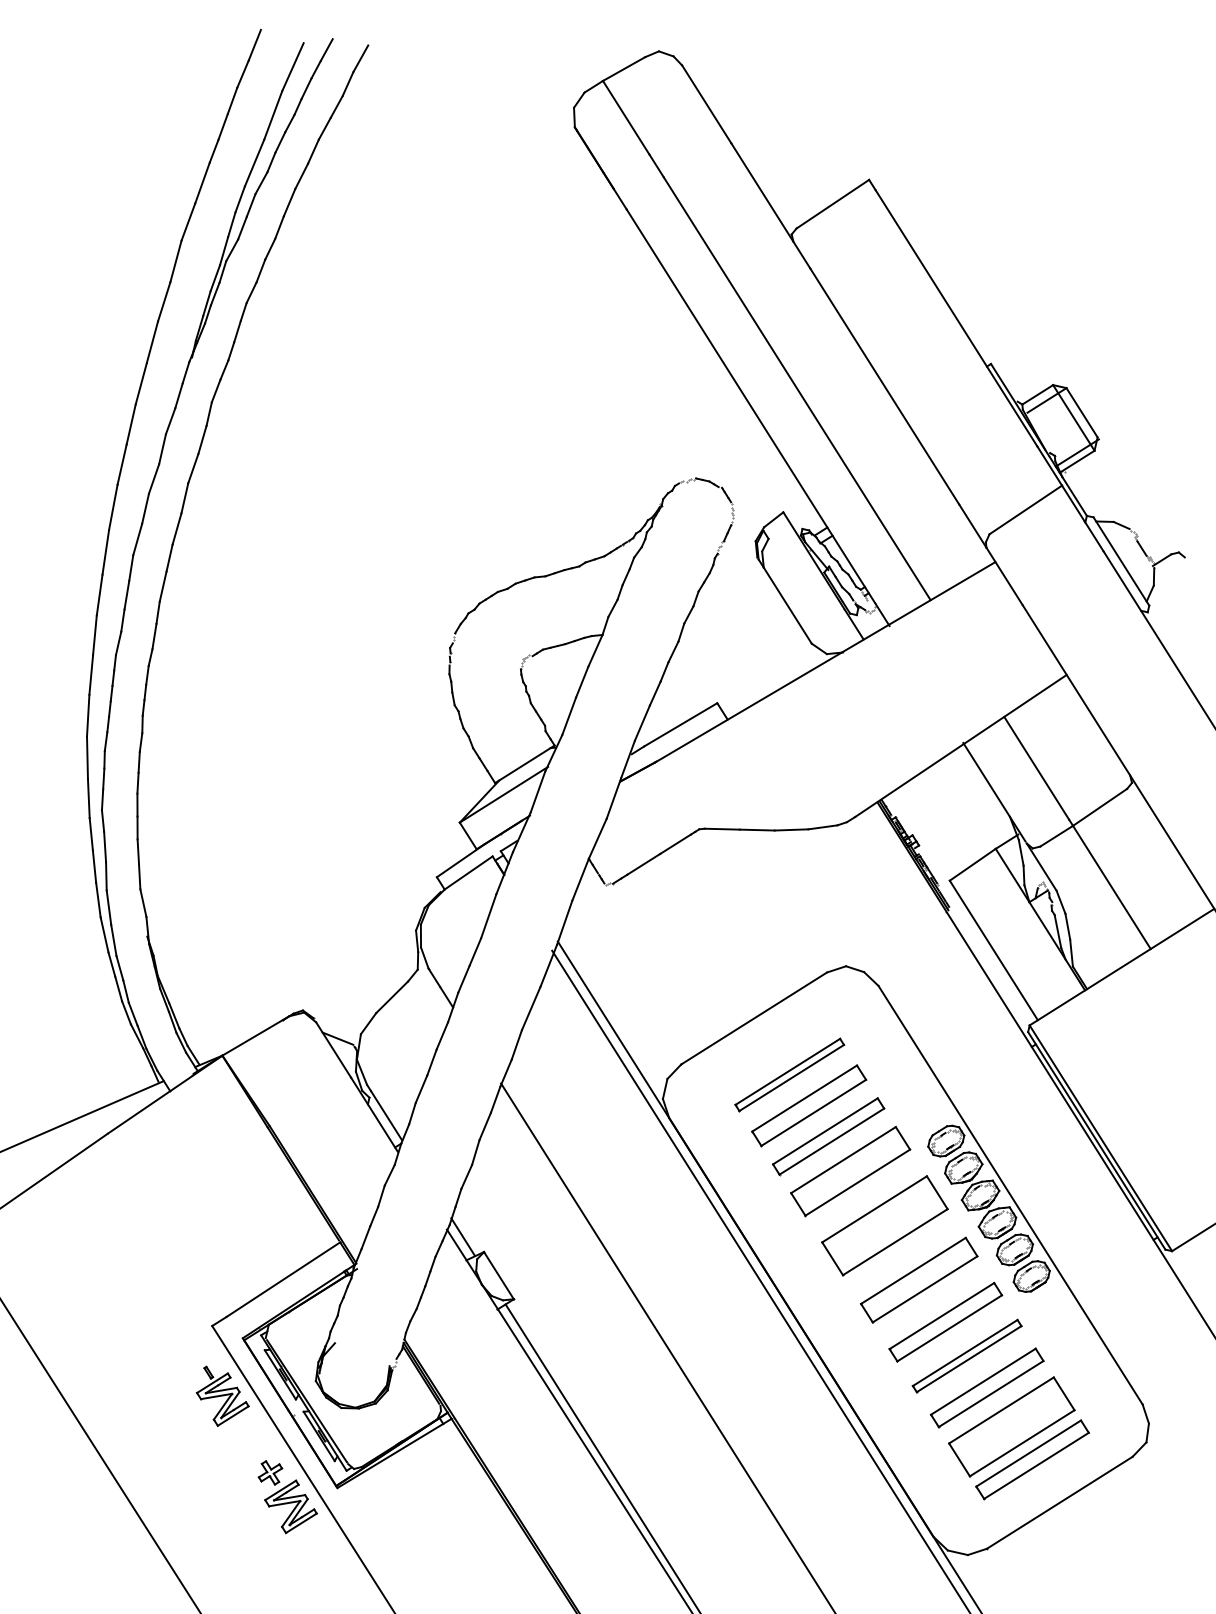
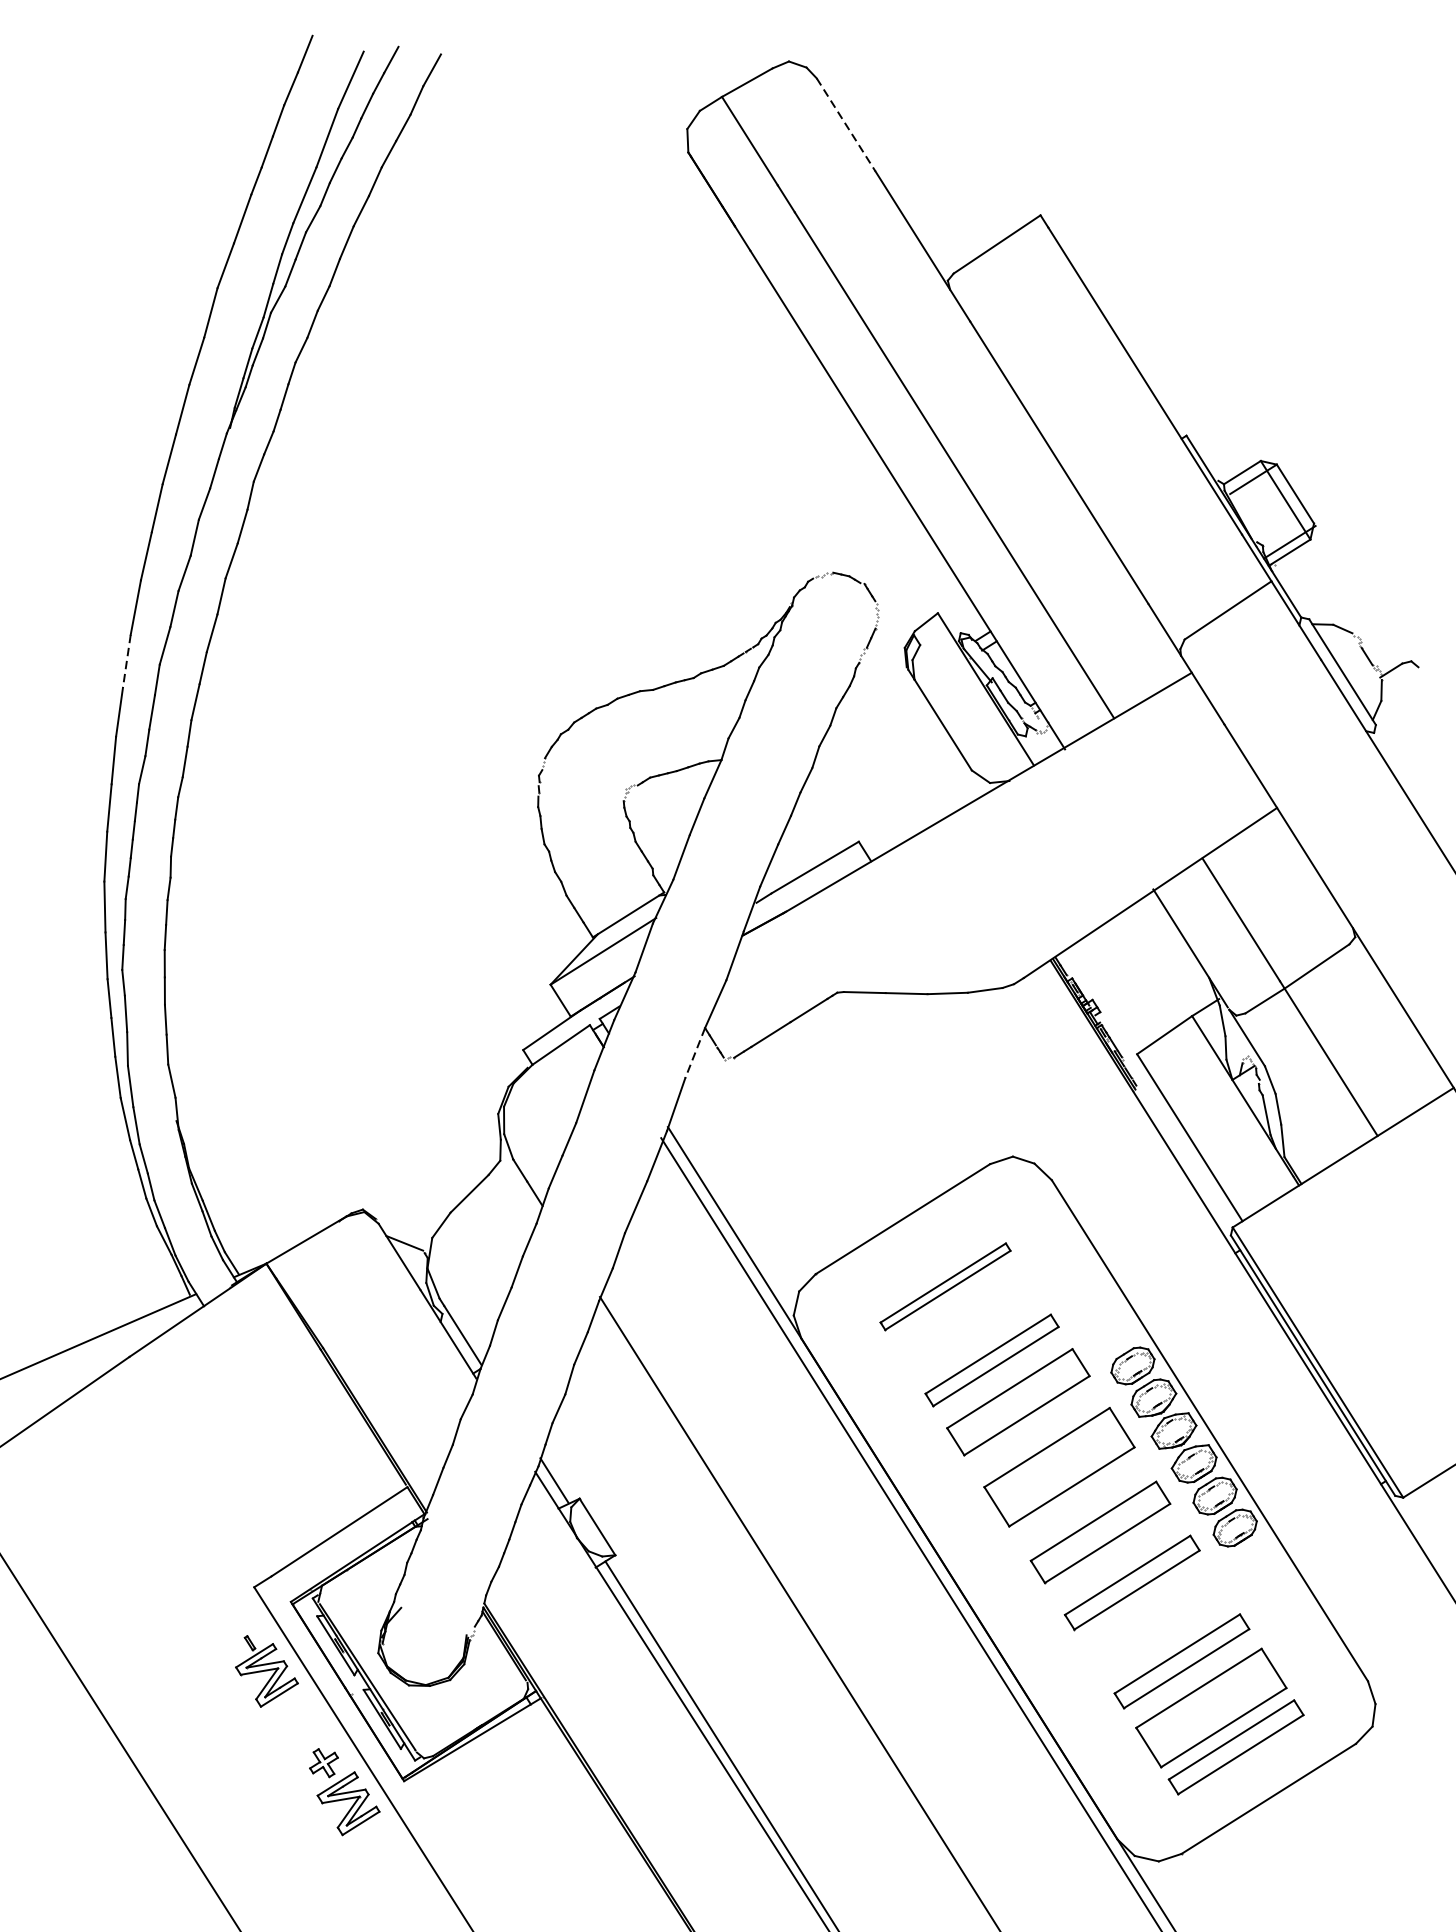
line: (707, 104) -> (847, 125), solid -> dashed
line: (105, 553) -> (126, 662), solid -> dashed
line: (580, 879) -> (695, 1052), solid -> dashed
part: (809, 1105) -> (969, 1323), removed
part: (966, 1355) -> (1157, 1622), removed

